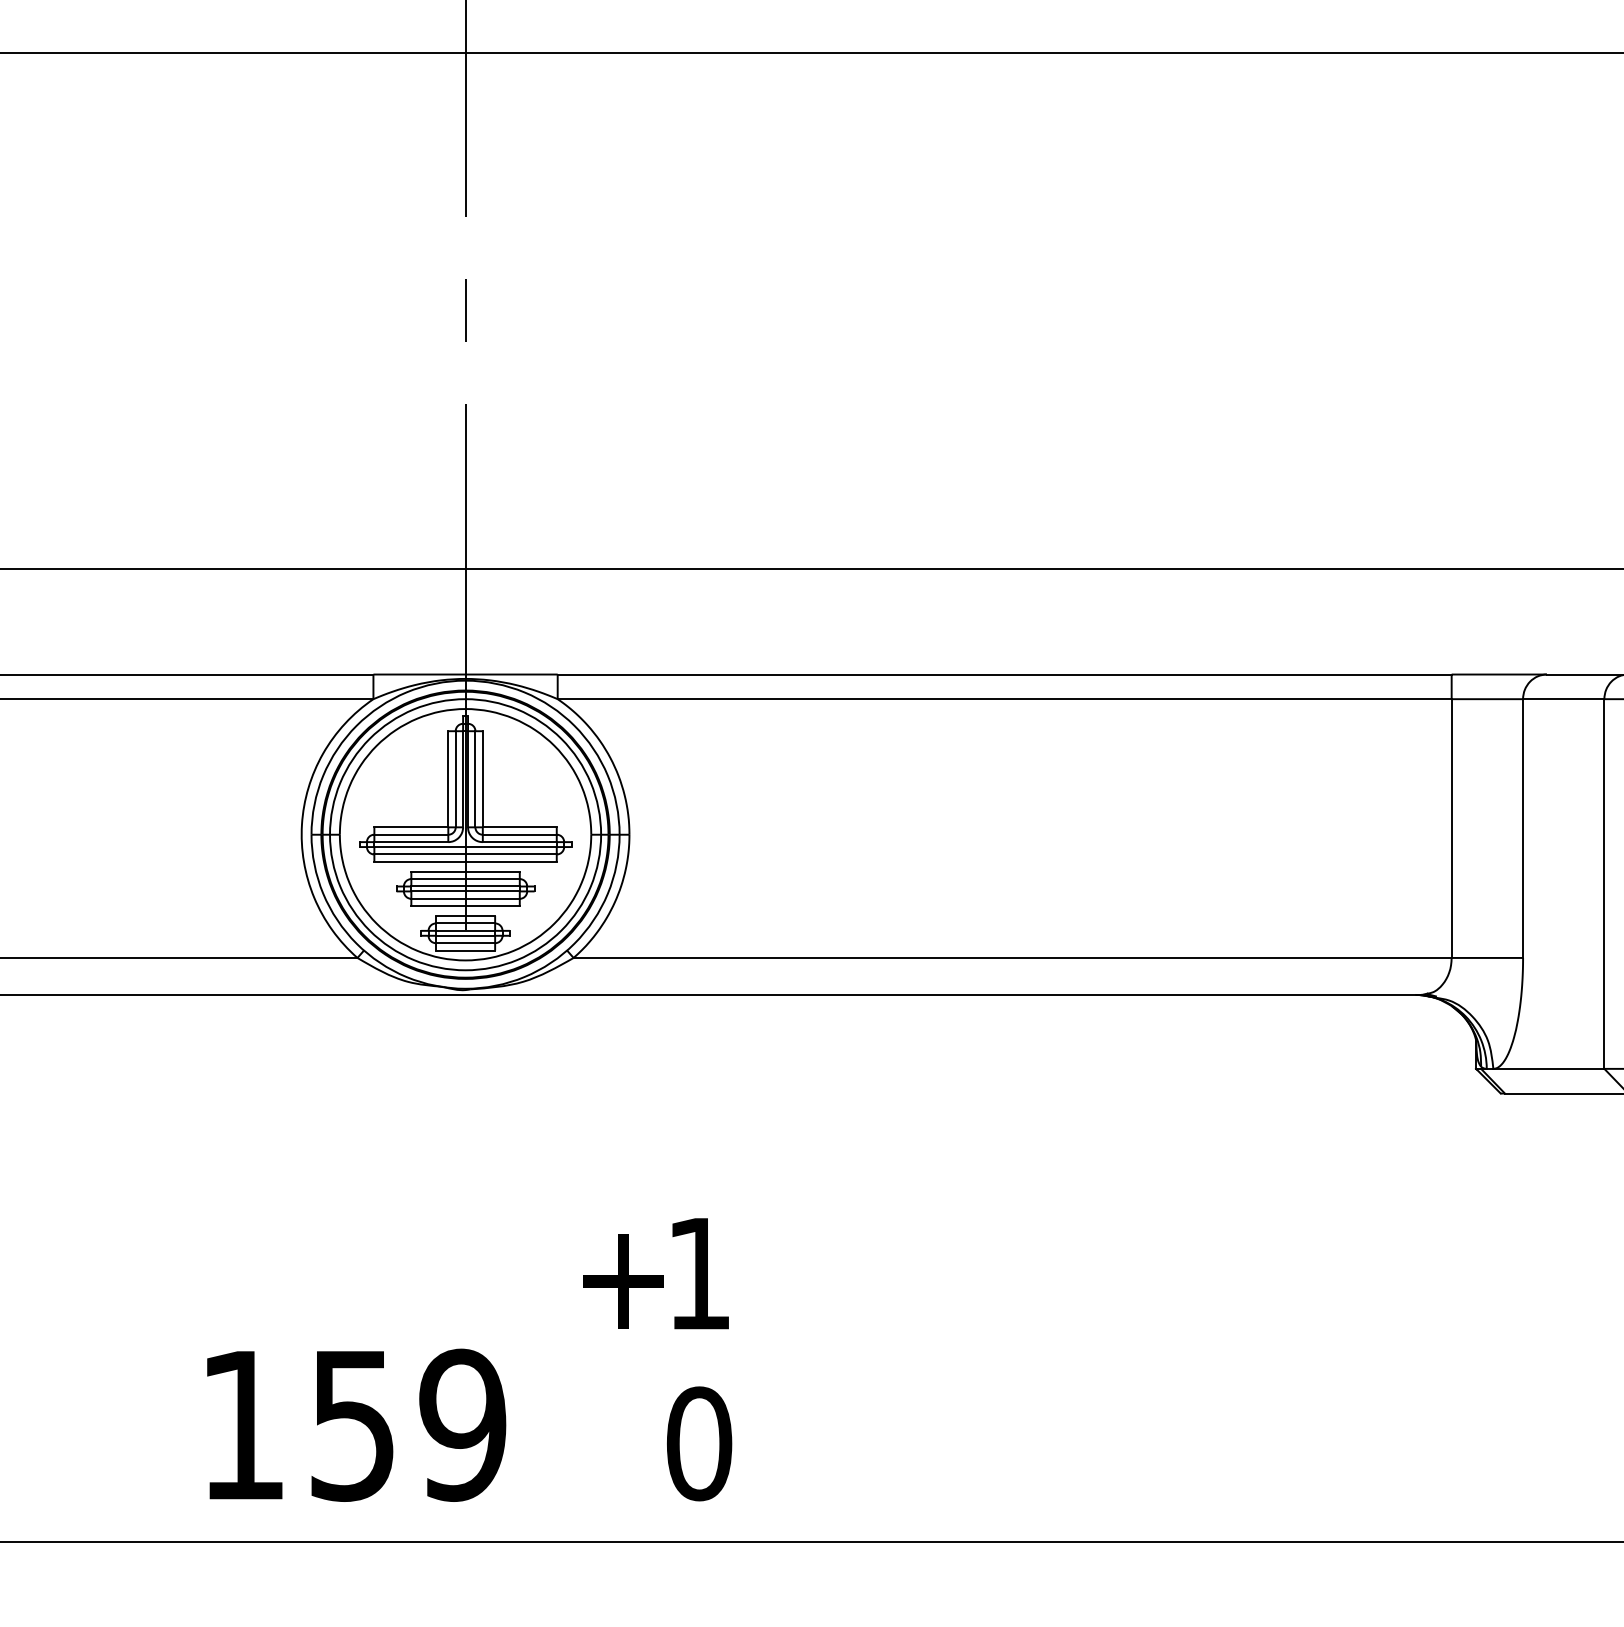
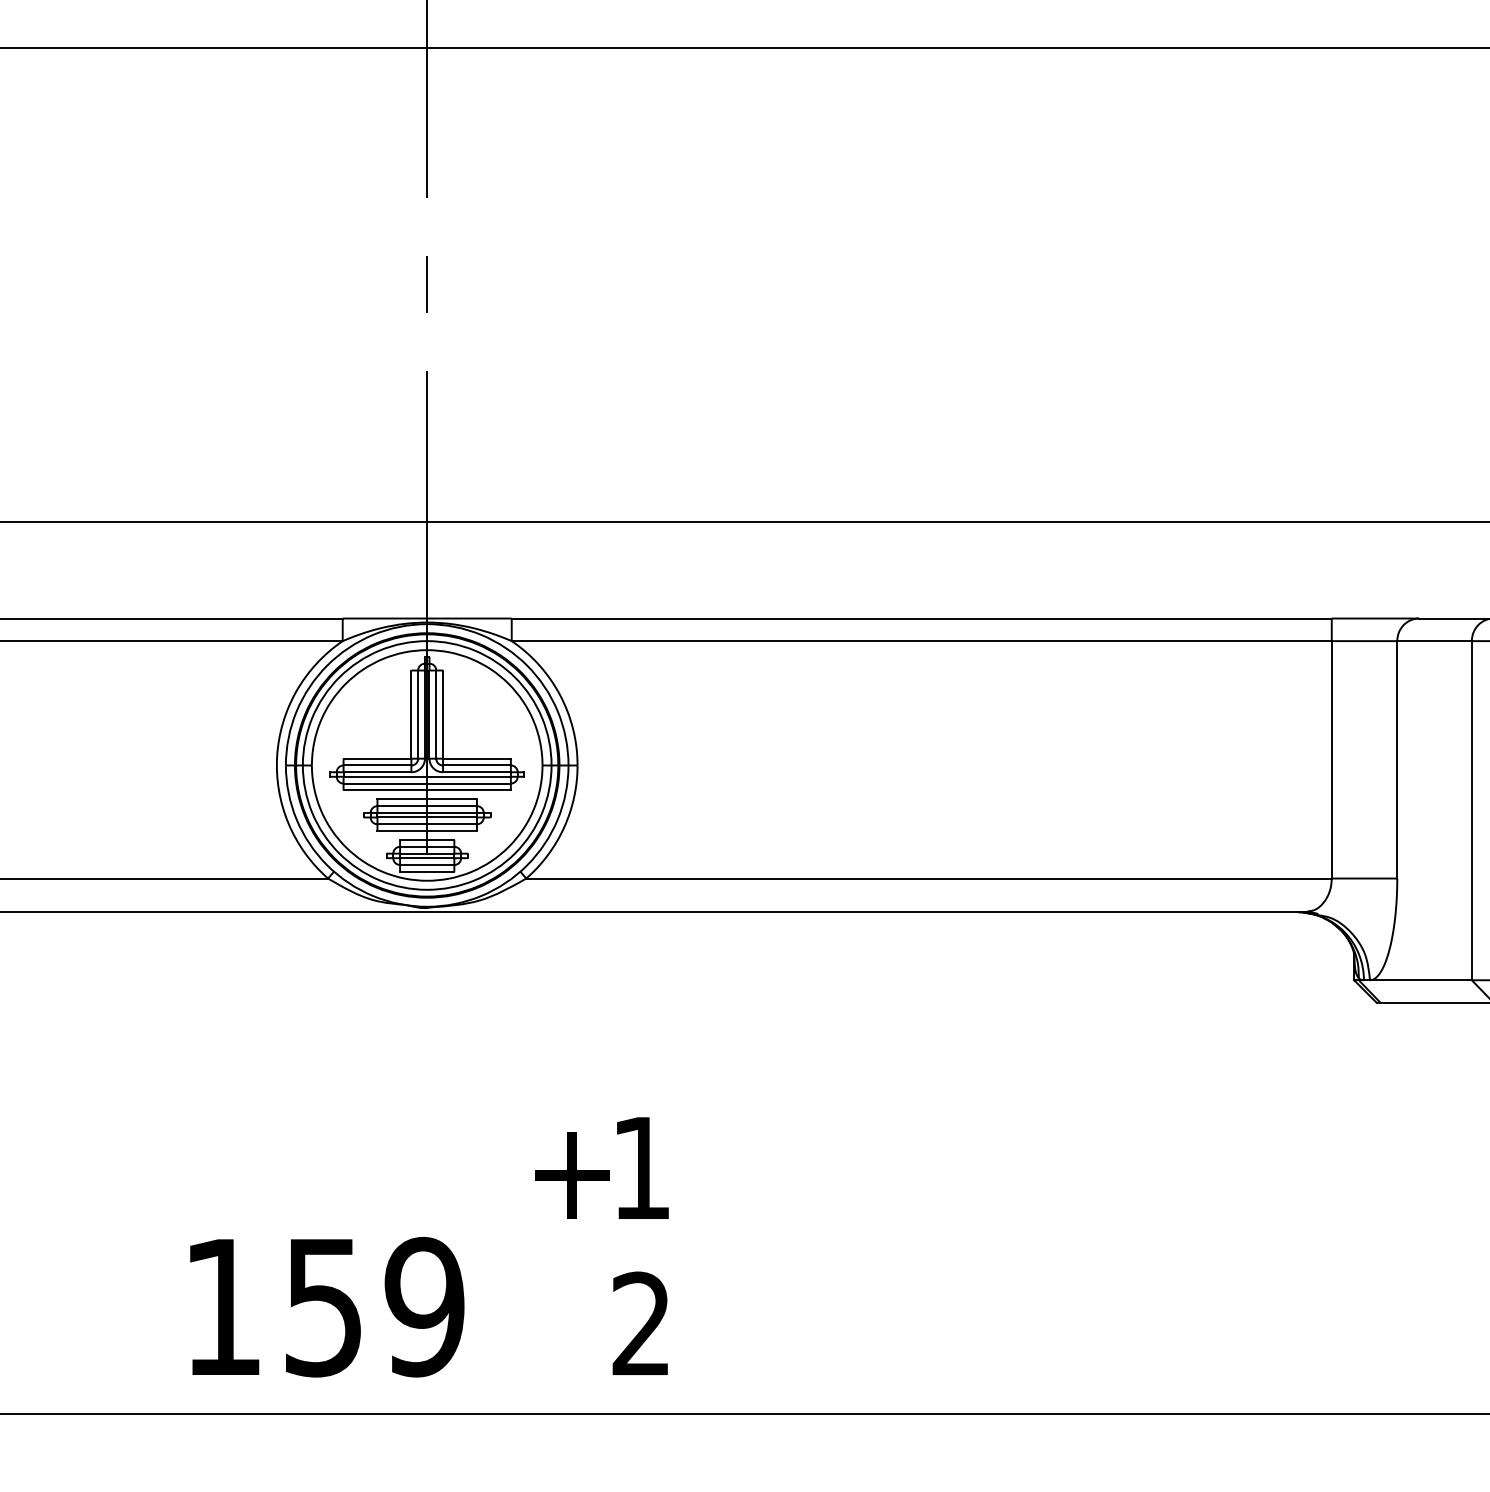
text: (699, 1443) -> (641, 1323), 0 -> 2

